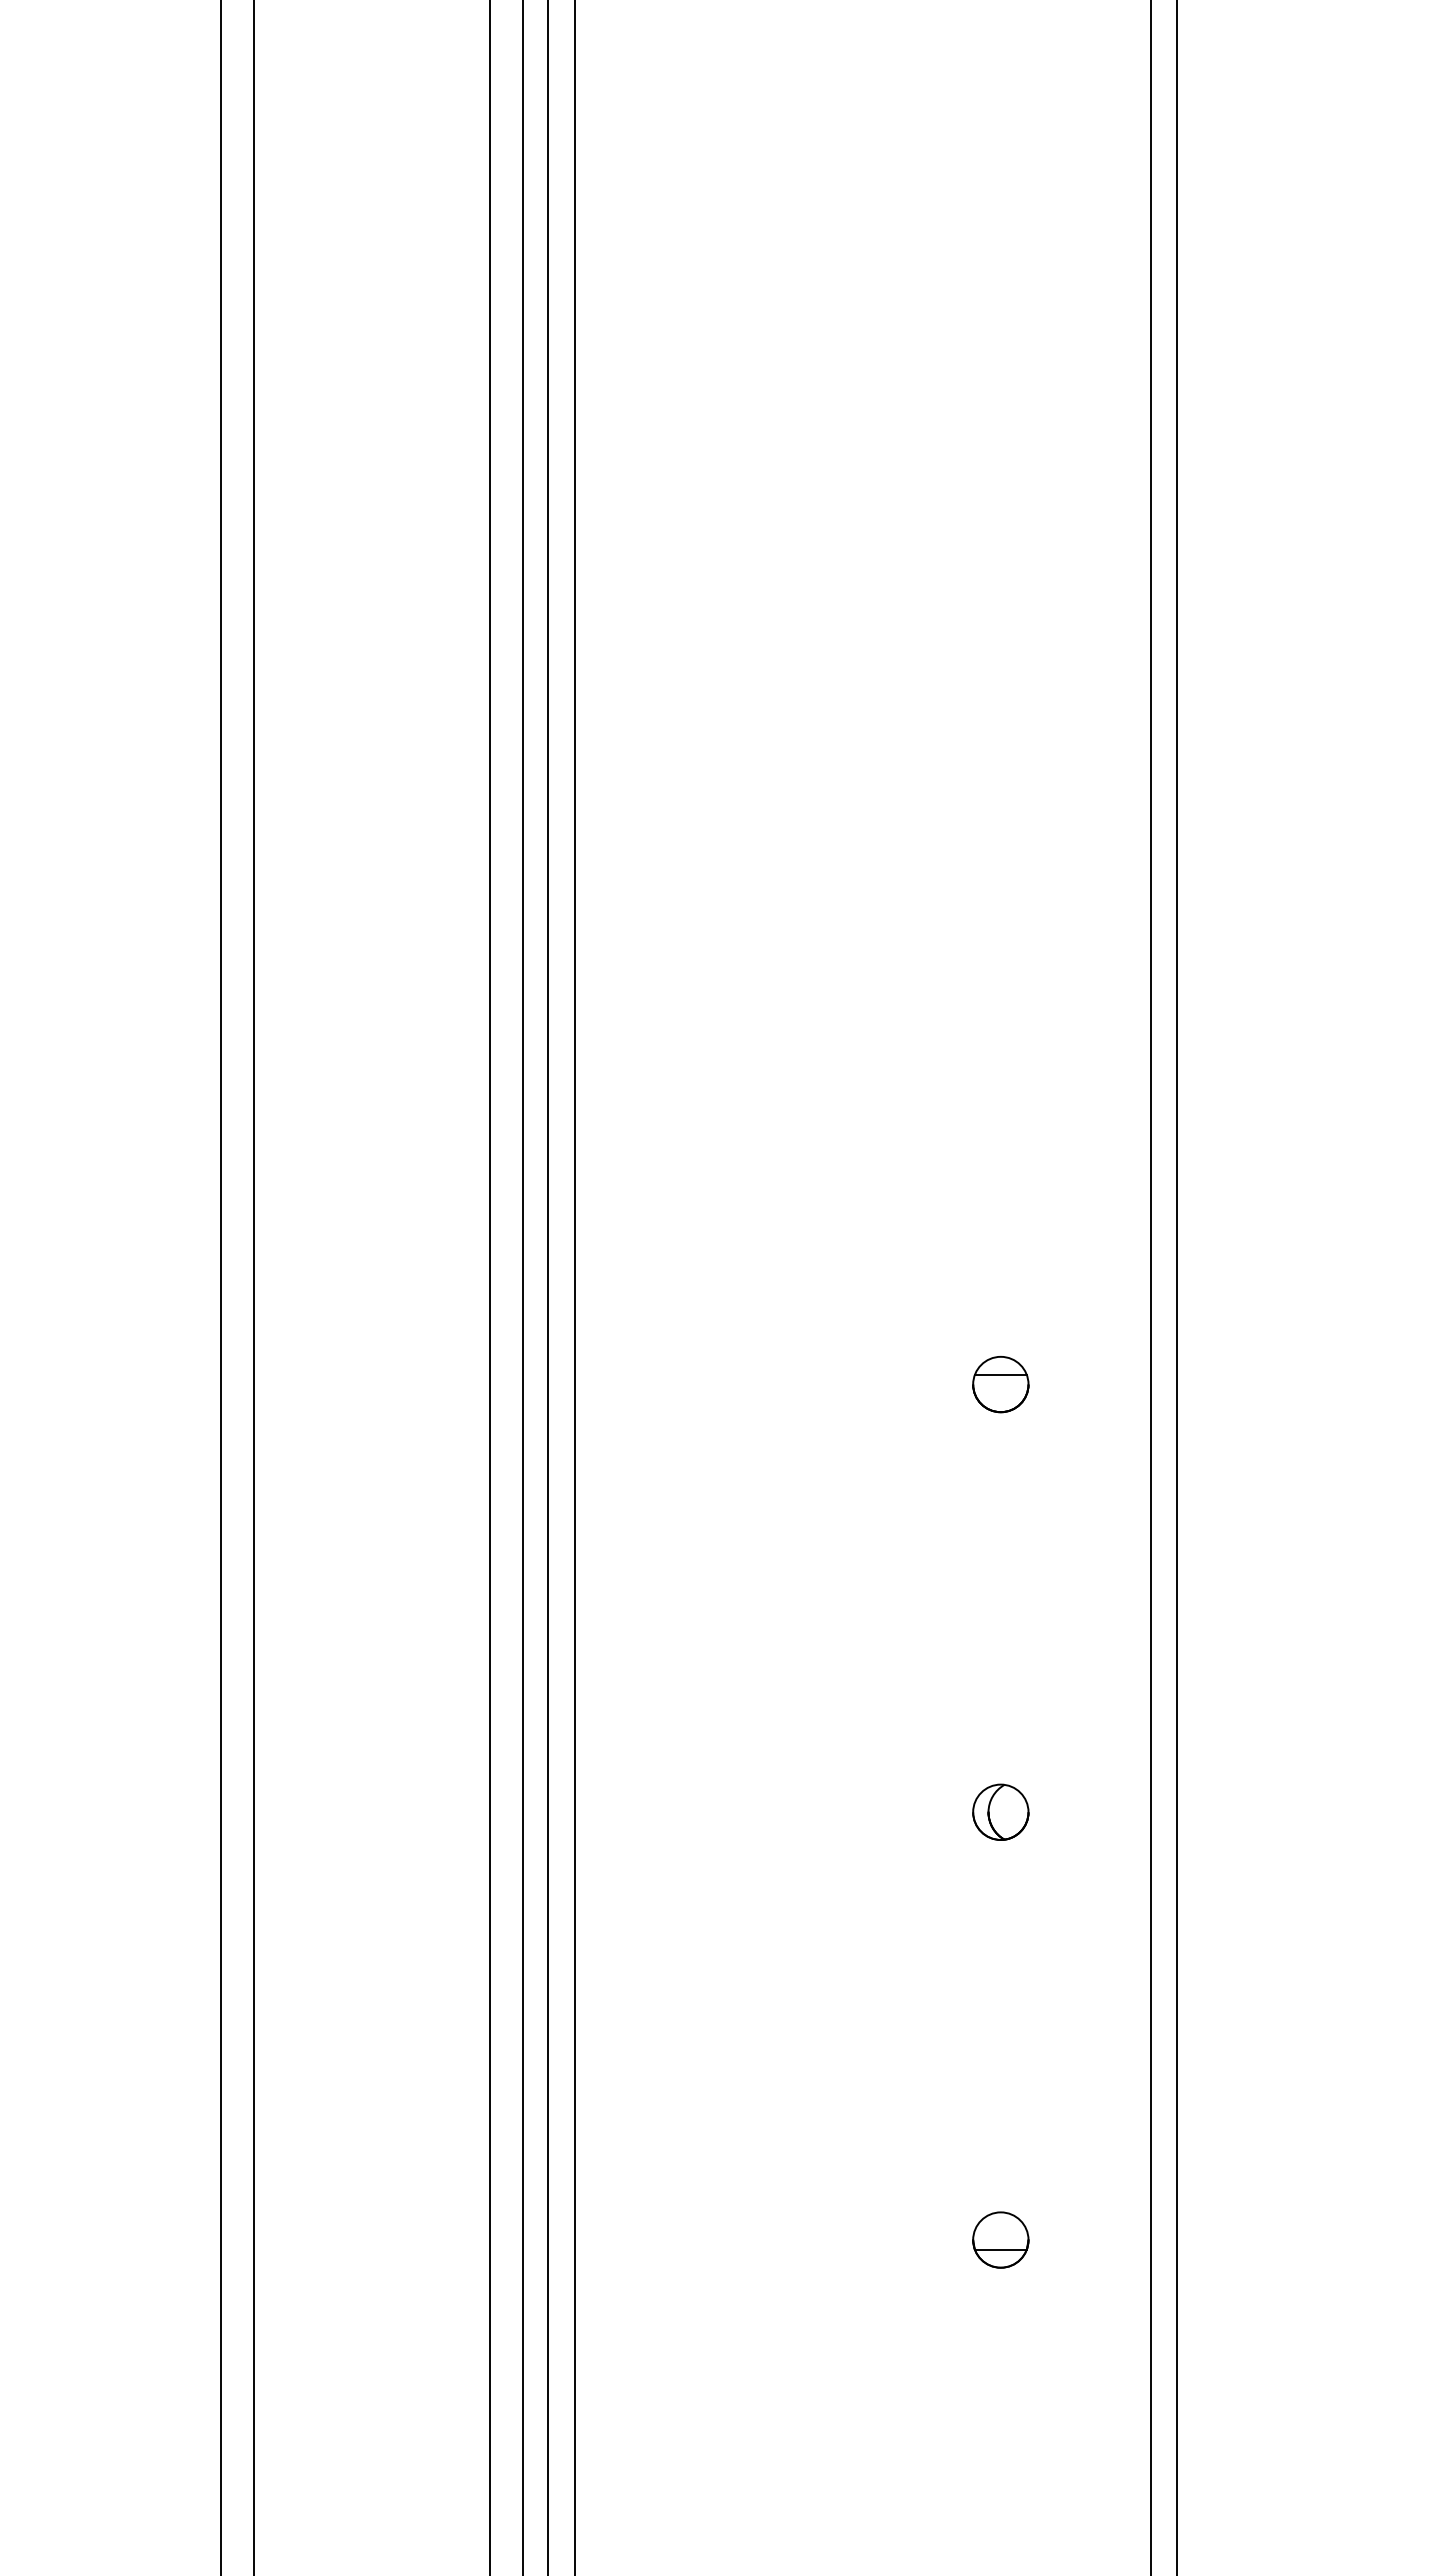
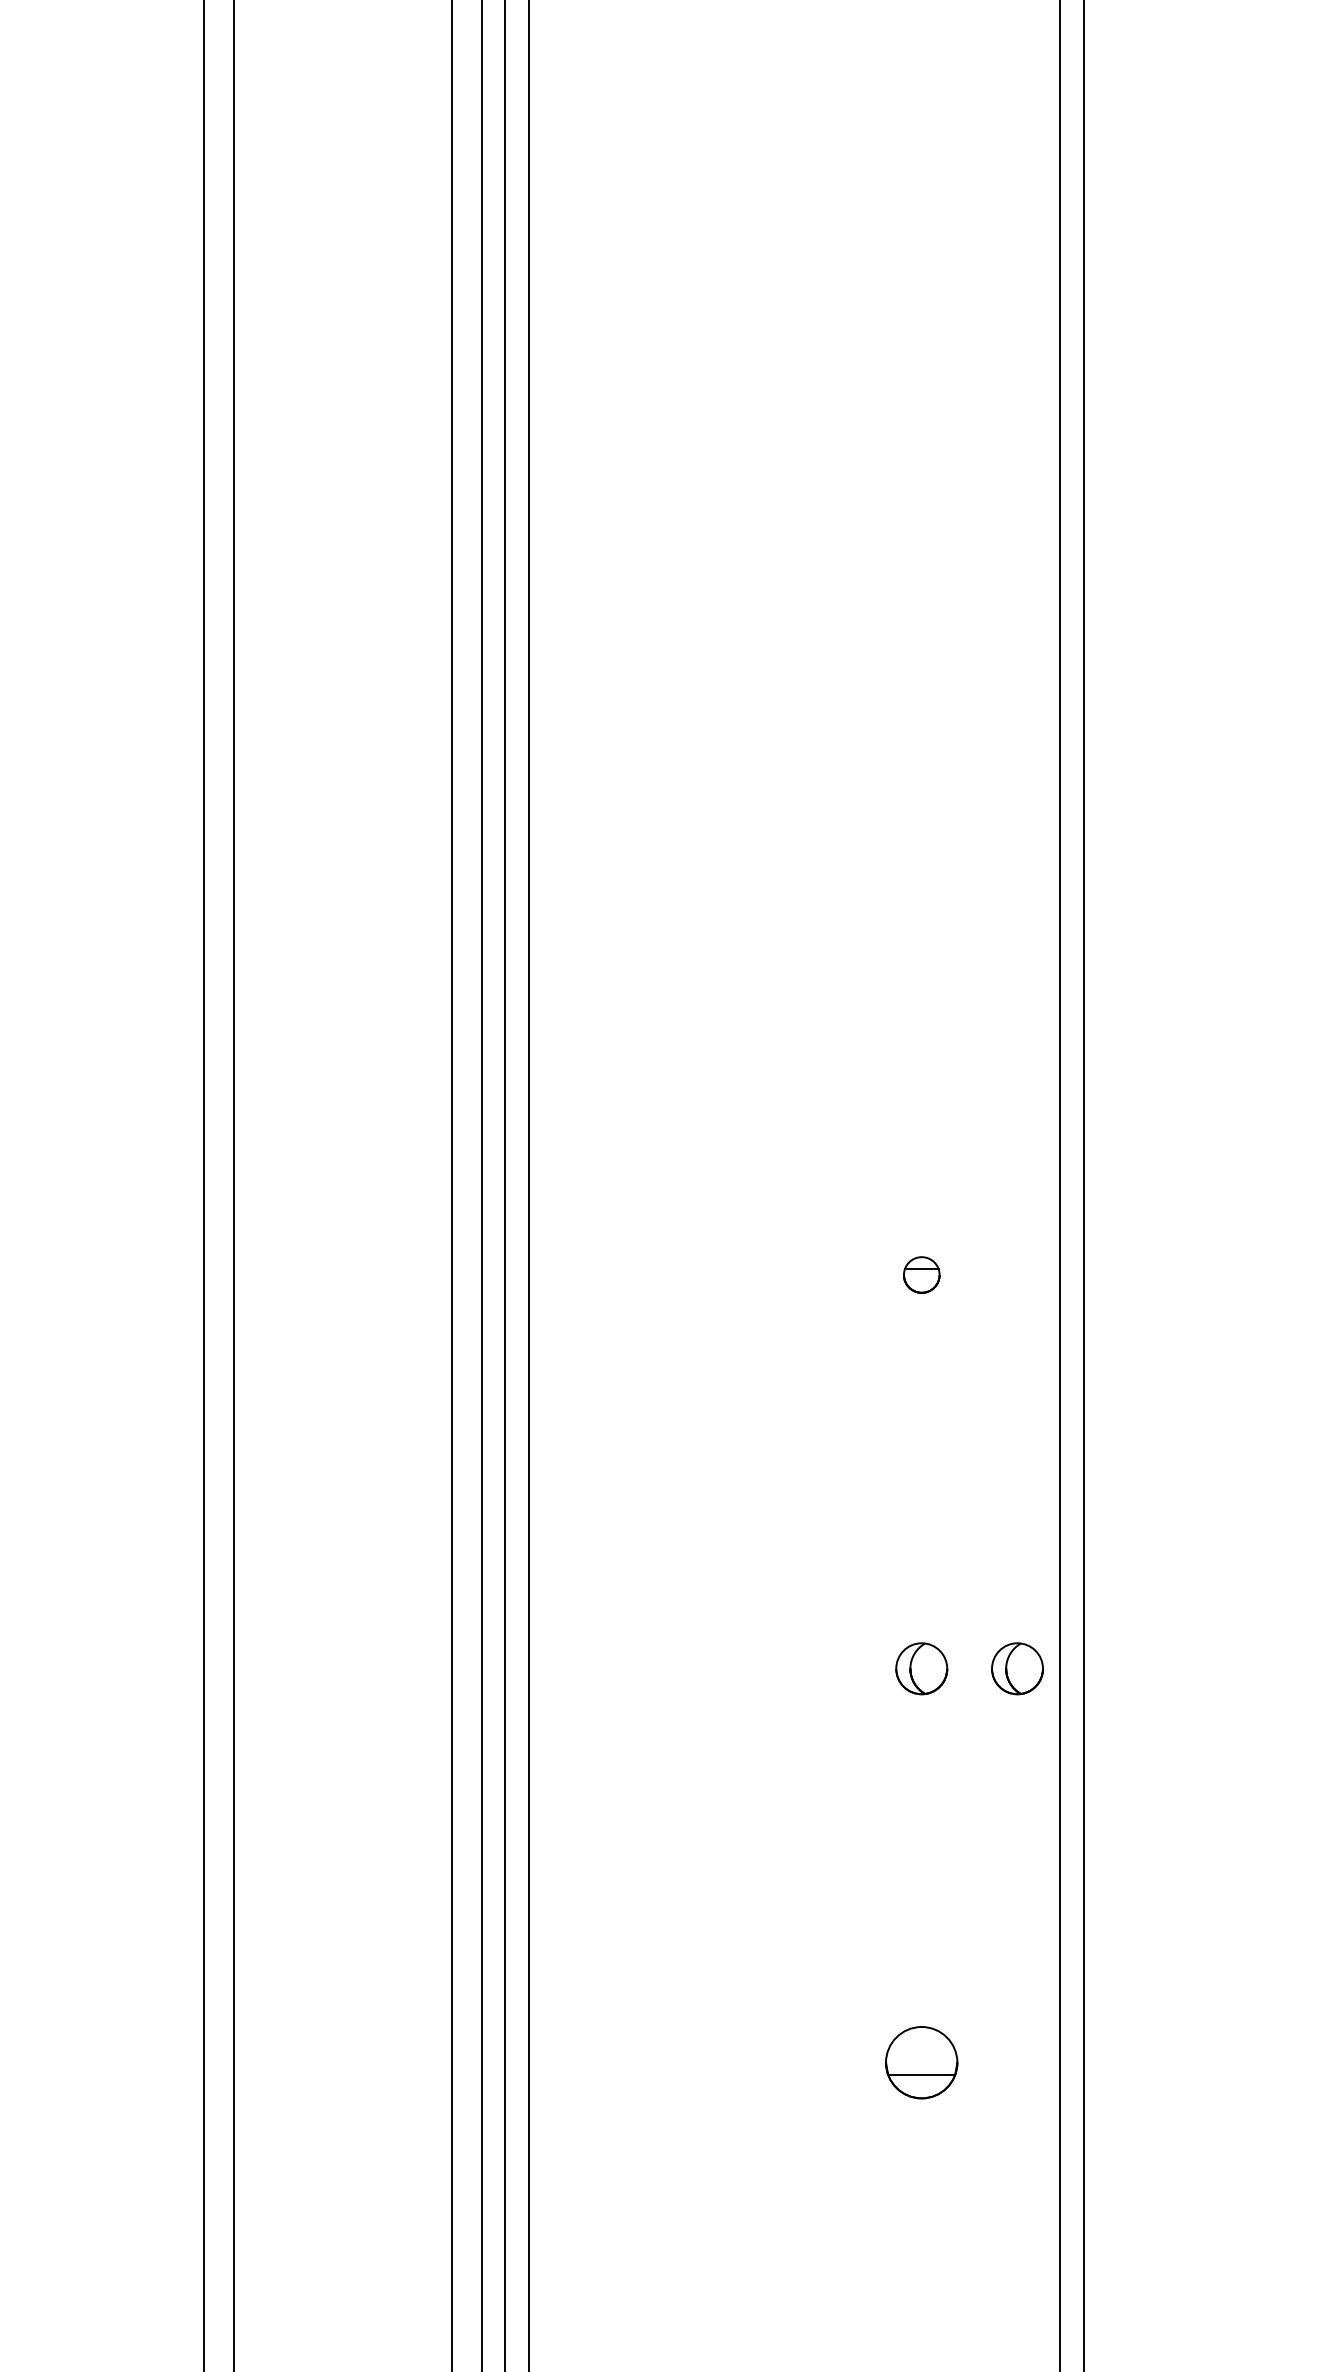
part: (1000, 1384) -> (921, 1274), size x0.7
part: (1104, 1811) -> (1017, 1668), added
part: (1000, 2239) -> (921, 2062), size x1.4

